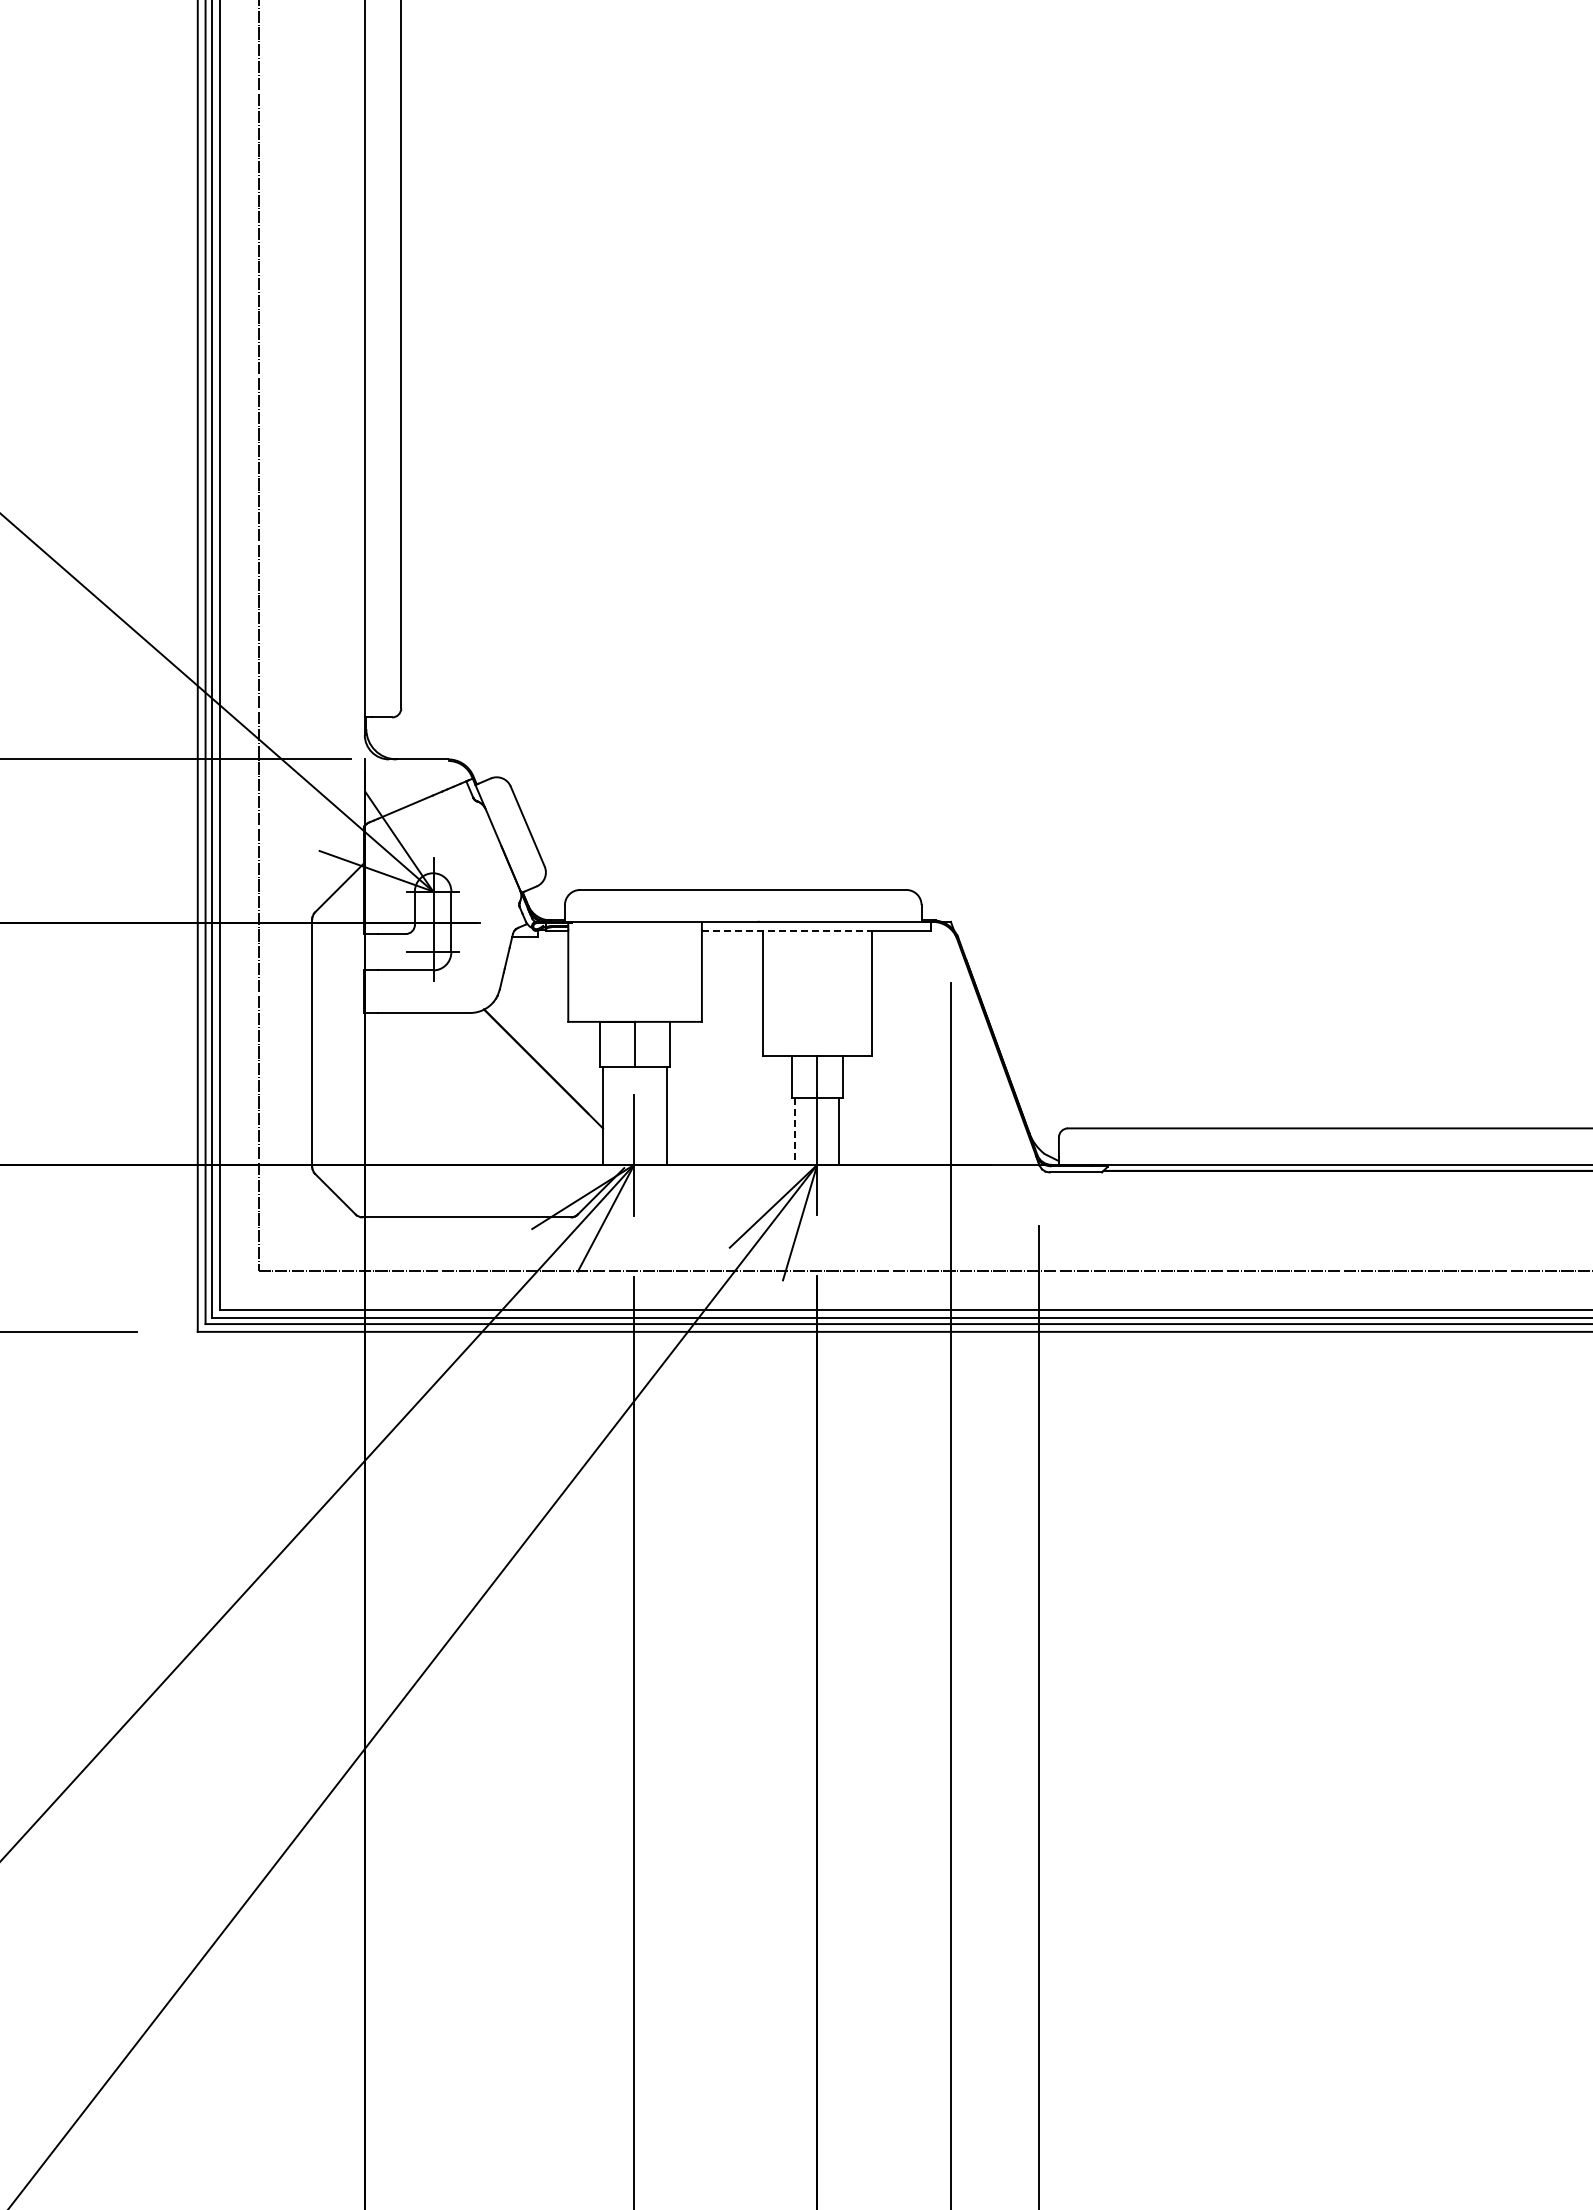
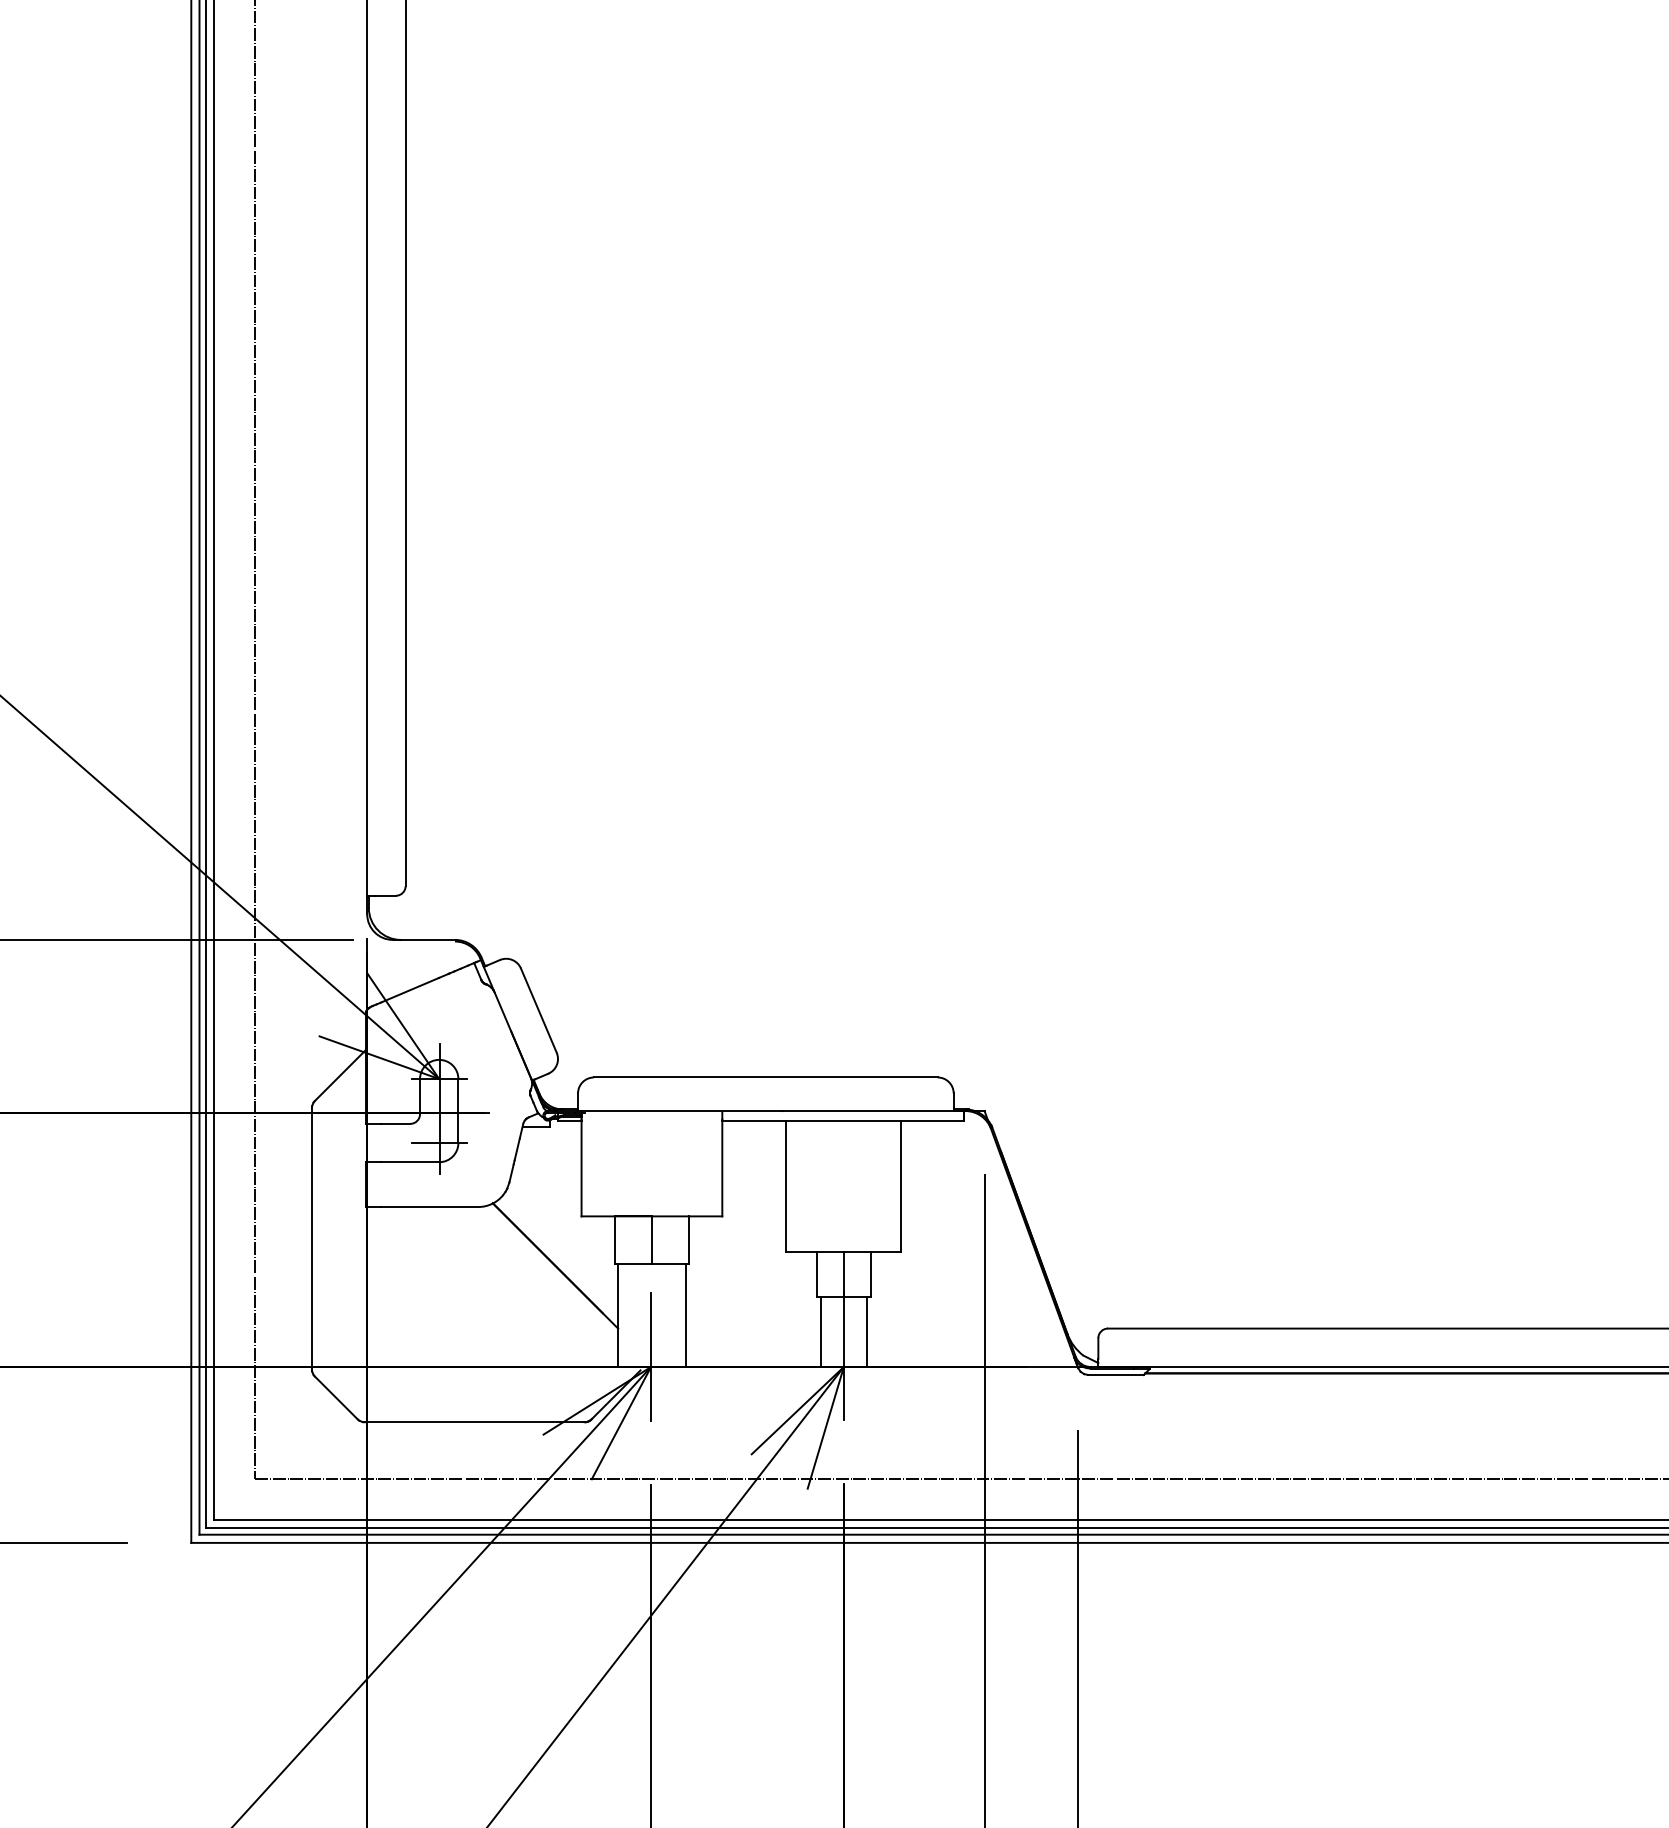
line: (787, 931) -> (812, 1121), dashed -> solid
line: (795, 1131) -> (820, 1331), dashed -> solid

